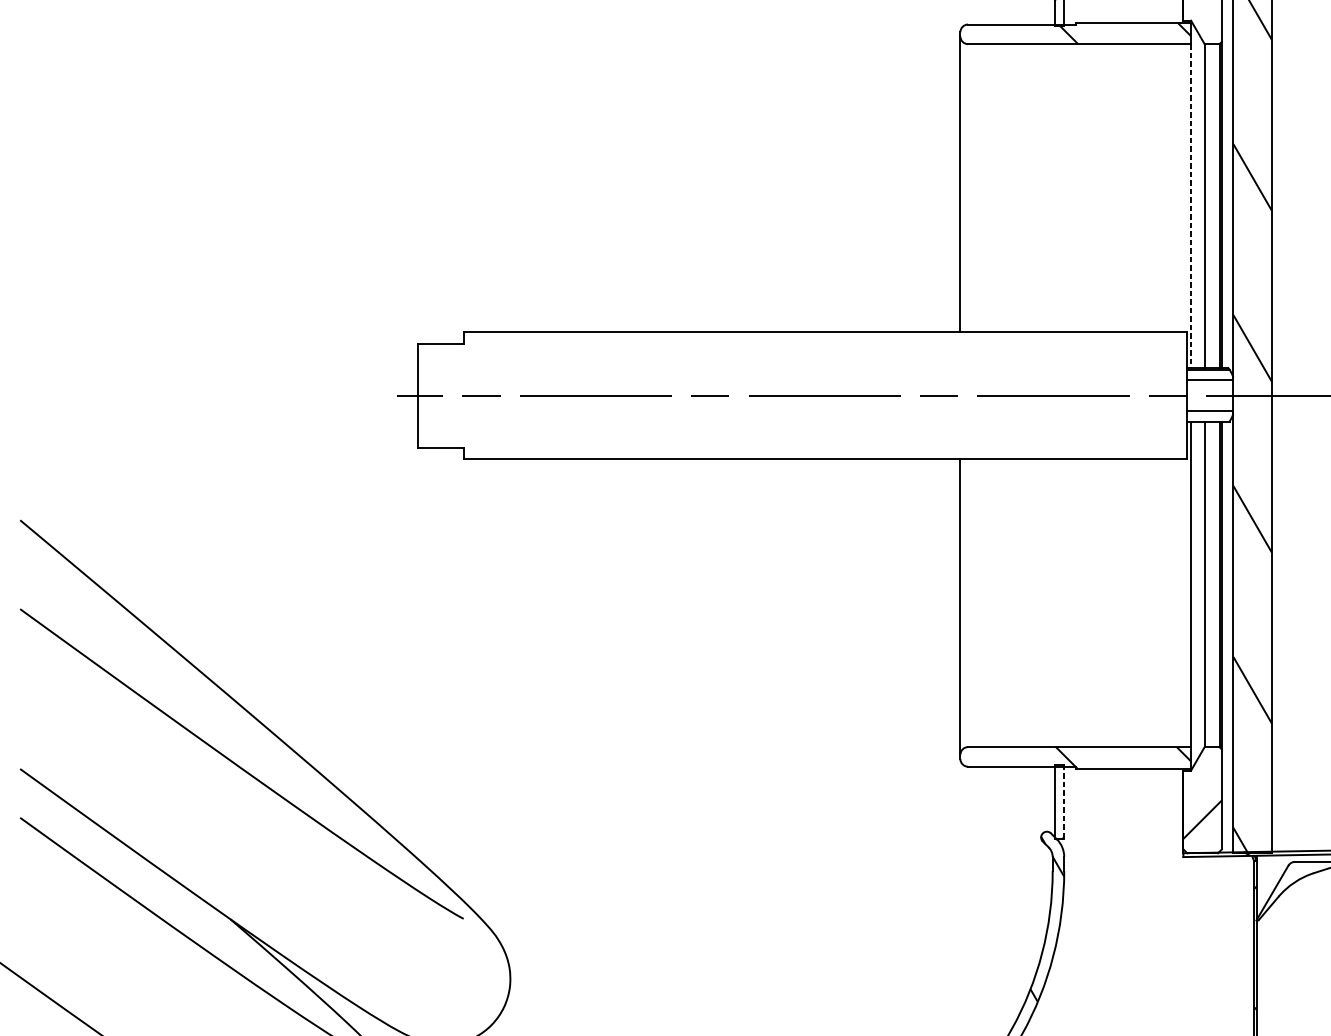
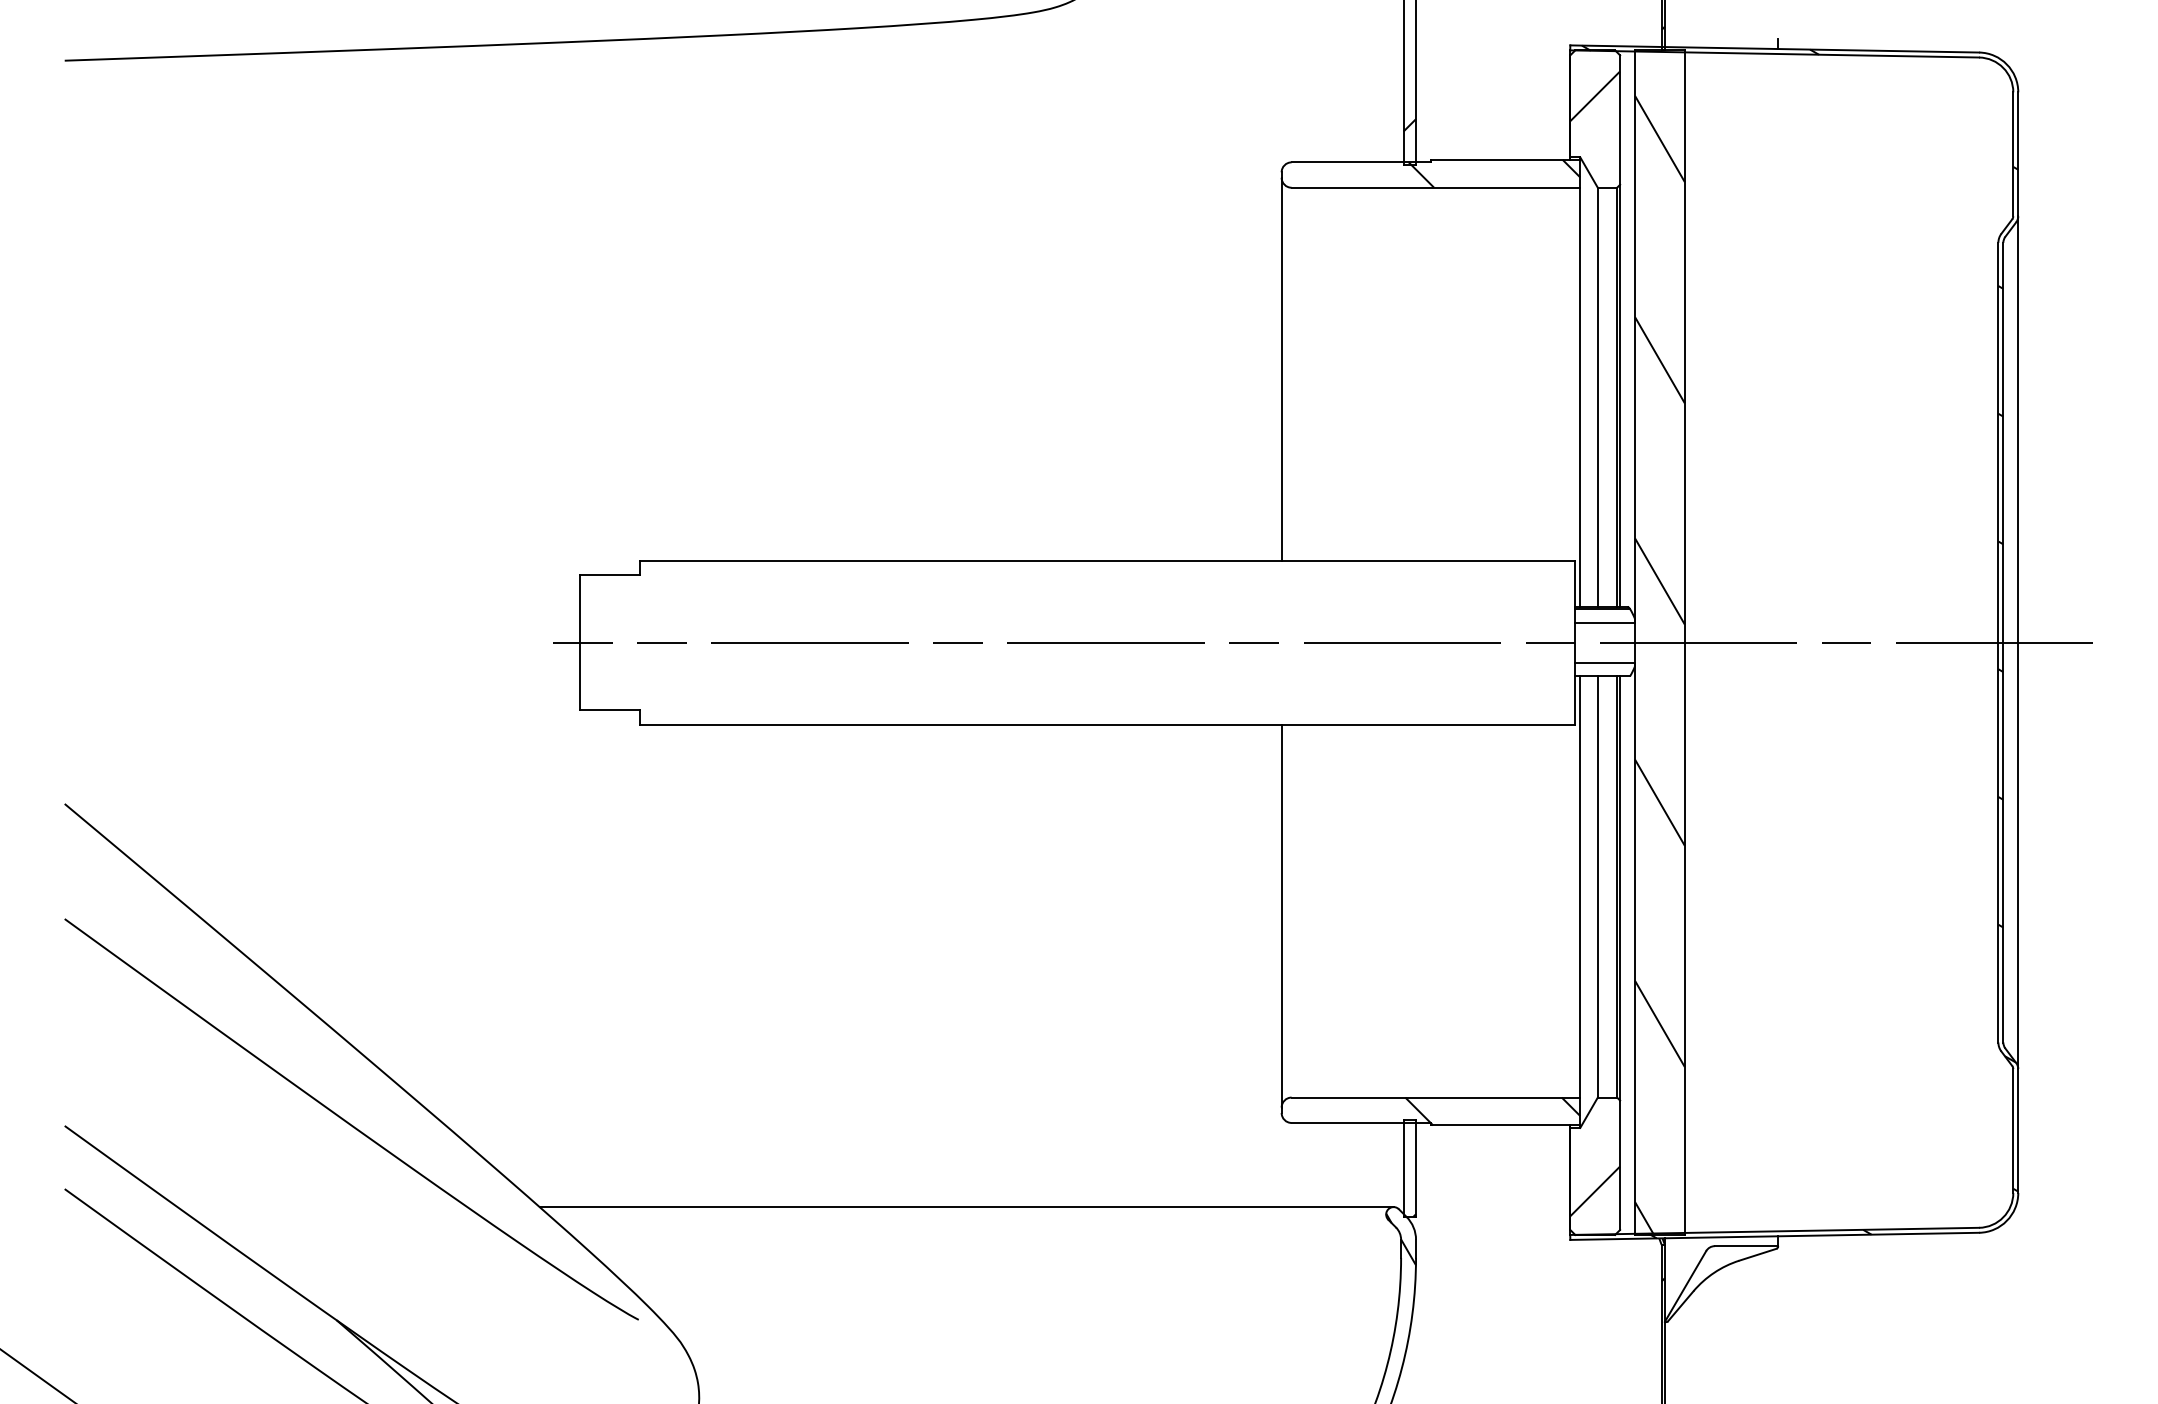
line: (1191, 206) -> (1580, 397), dashed -> solid
line: (1064, 802) -> (1416, 1169), dashed -> solid
line: (716, 832) -> (966, 1207), added

